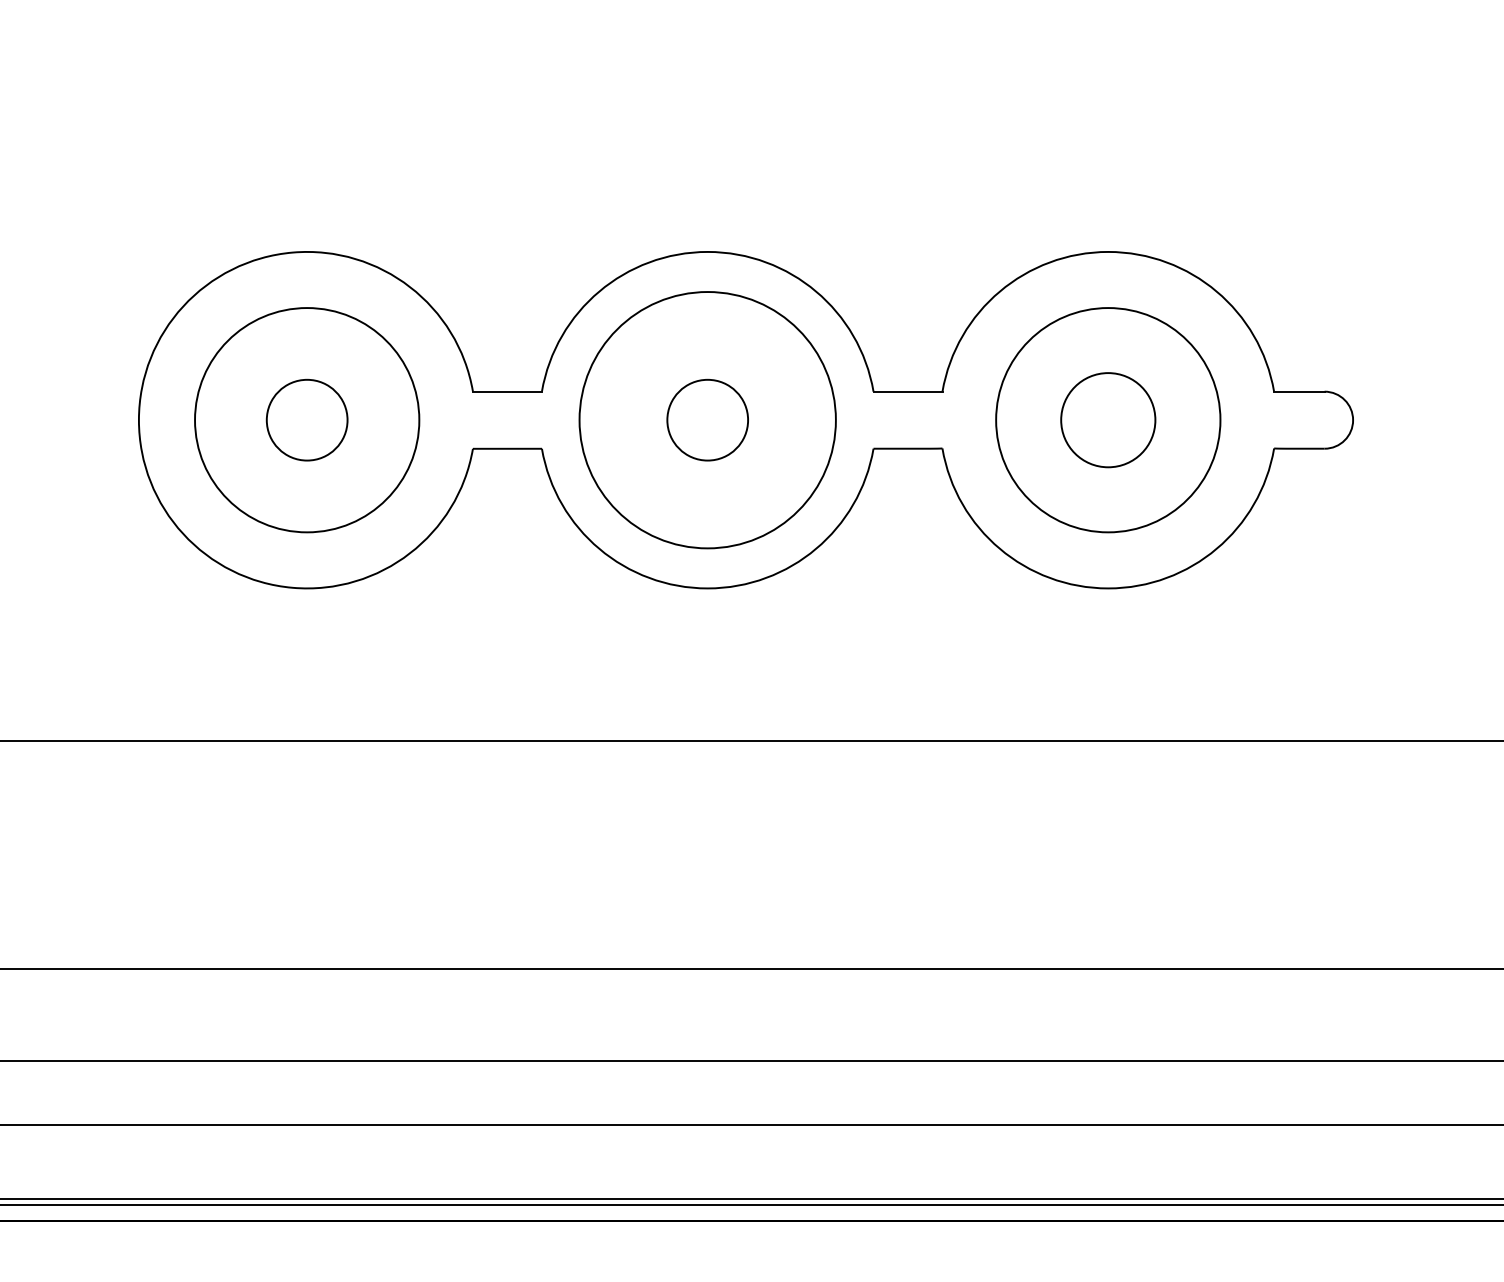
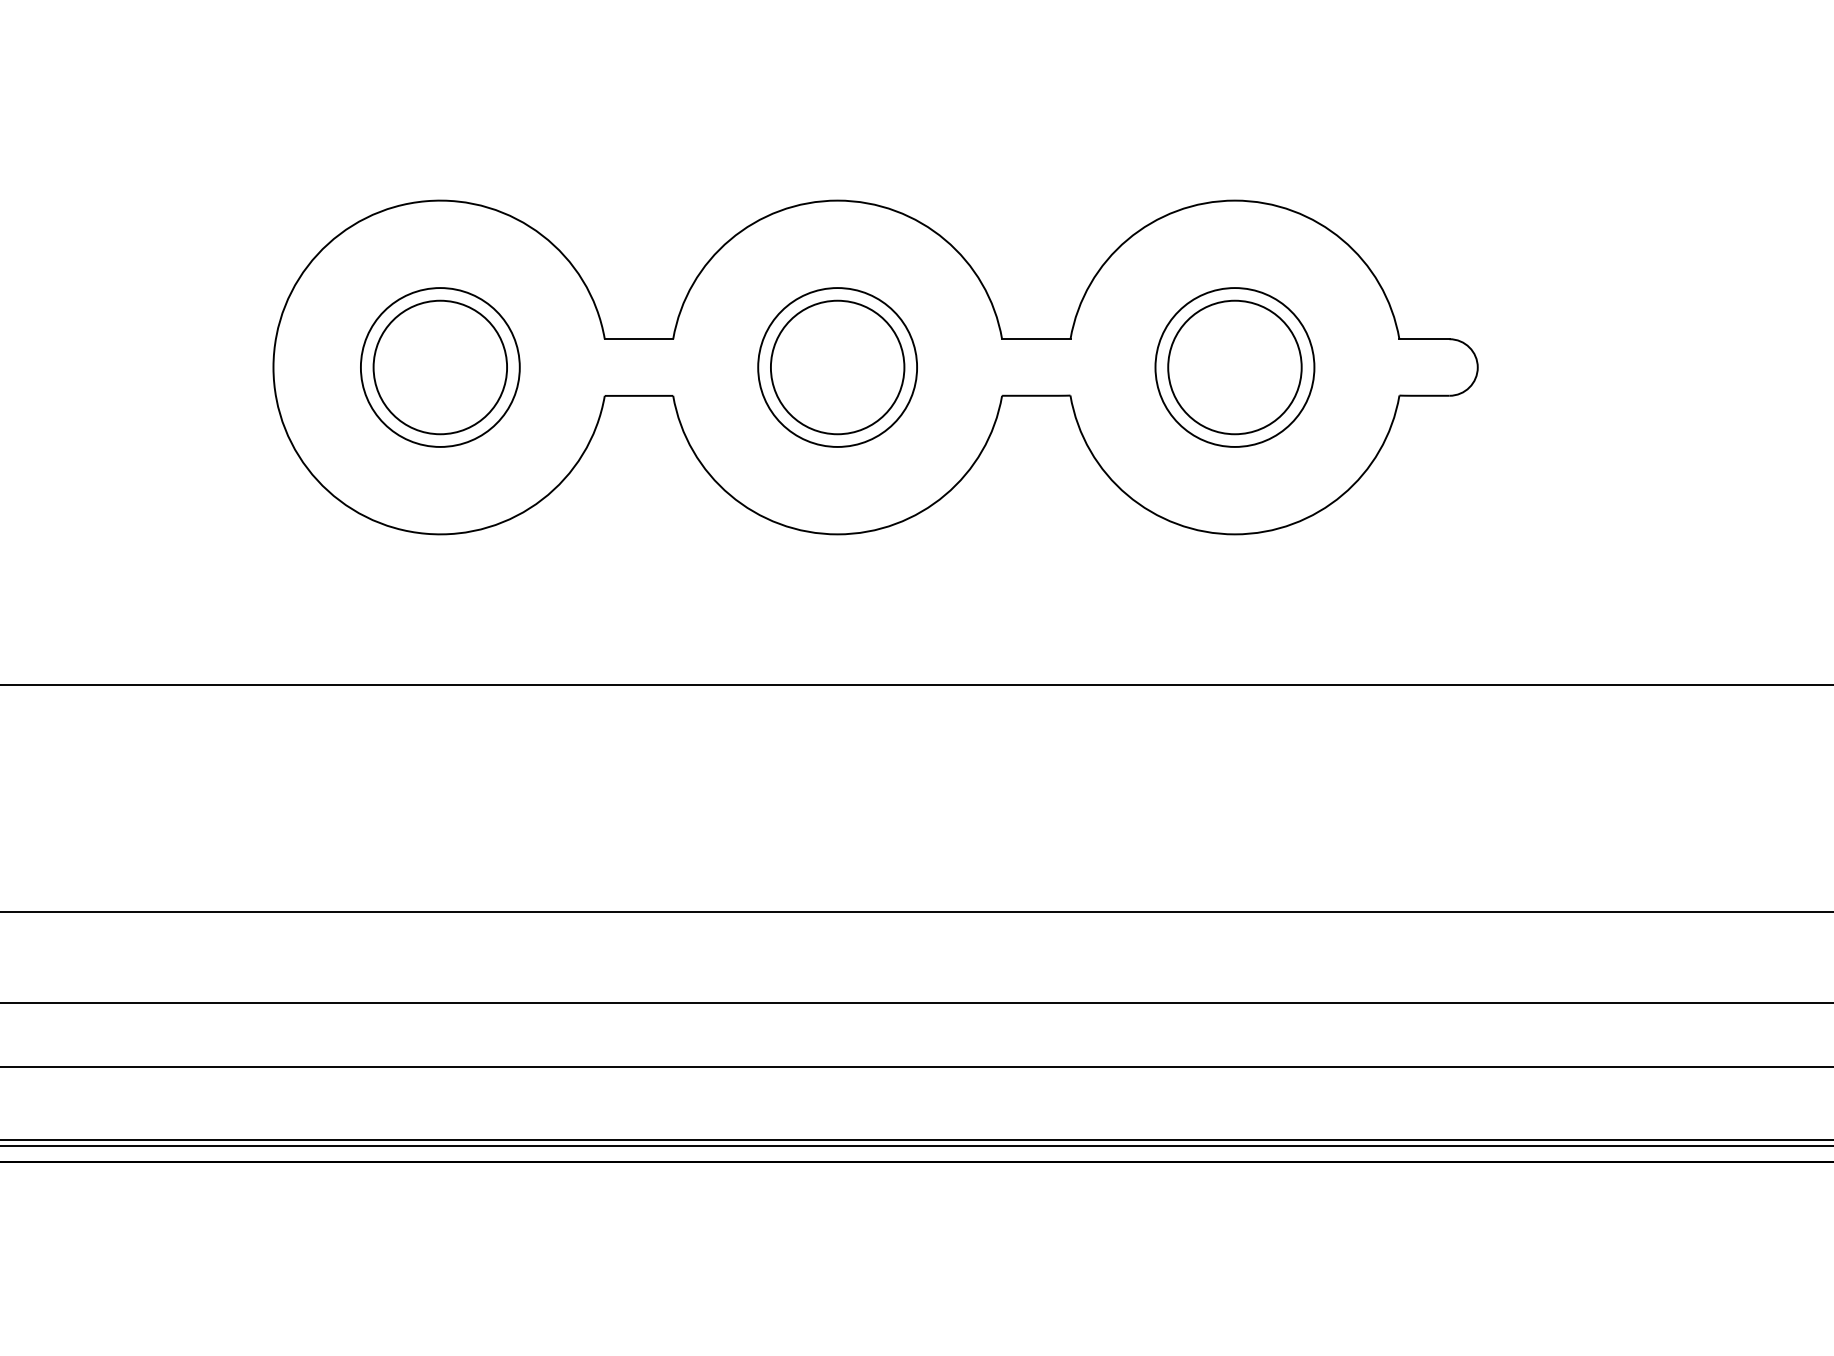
circle: (306, 420) -> (439, 367), size x0.71
circle: (307, 420) -> (440, 367), size x1.67
circle: (707, 420) -> (837, 367), size x0.62
circle: (707, 420) -> (837, 367), size x1.67
circle: (1107, 420) -> (1234, 367), size x0.71
circle: (1107, 420) -> (1234, 367), size x1.43

